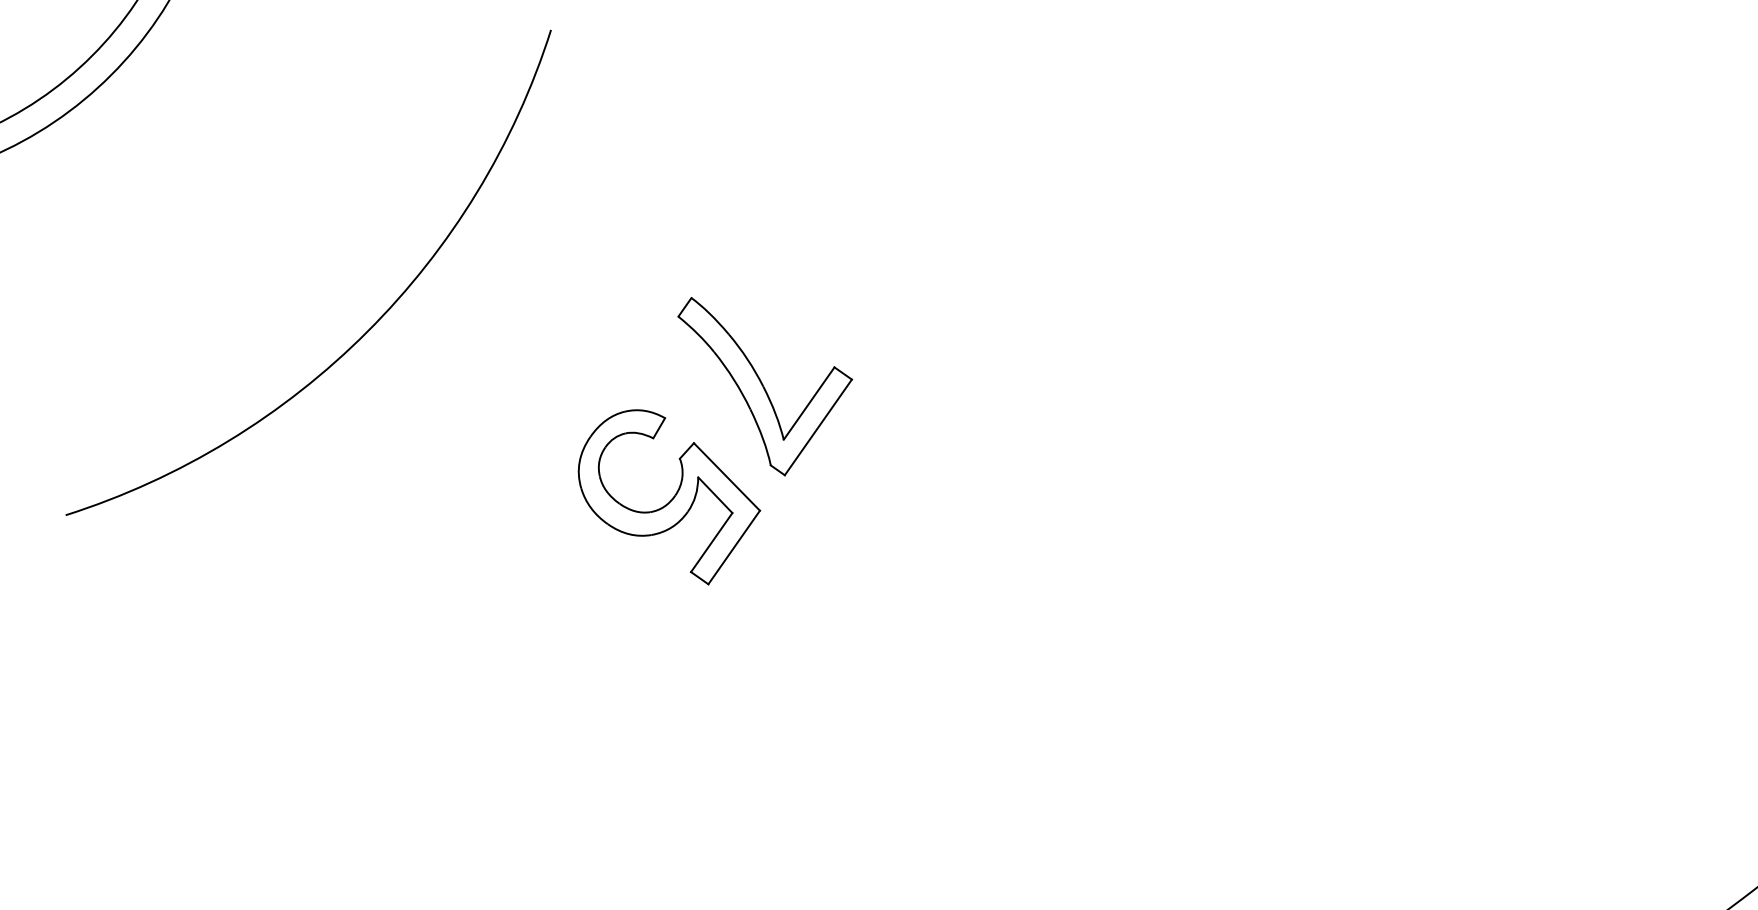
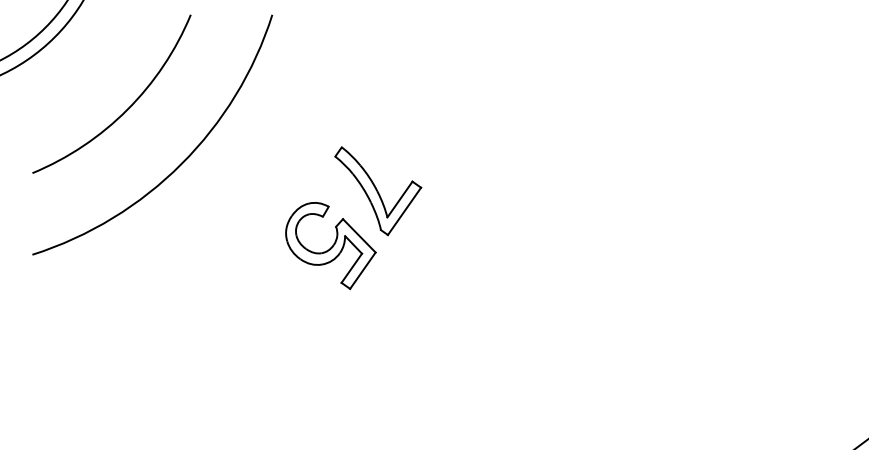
arc: (258, 219) -> (127, 108), added

